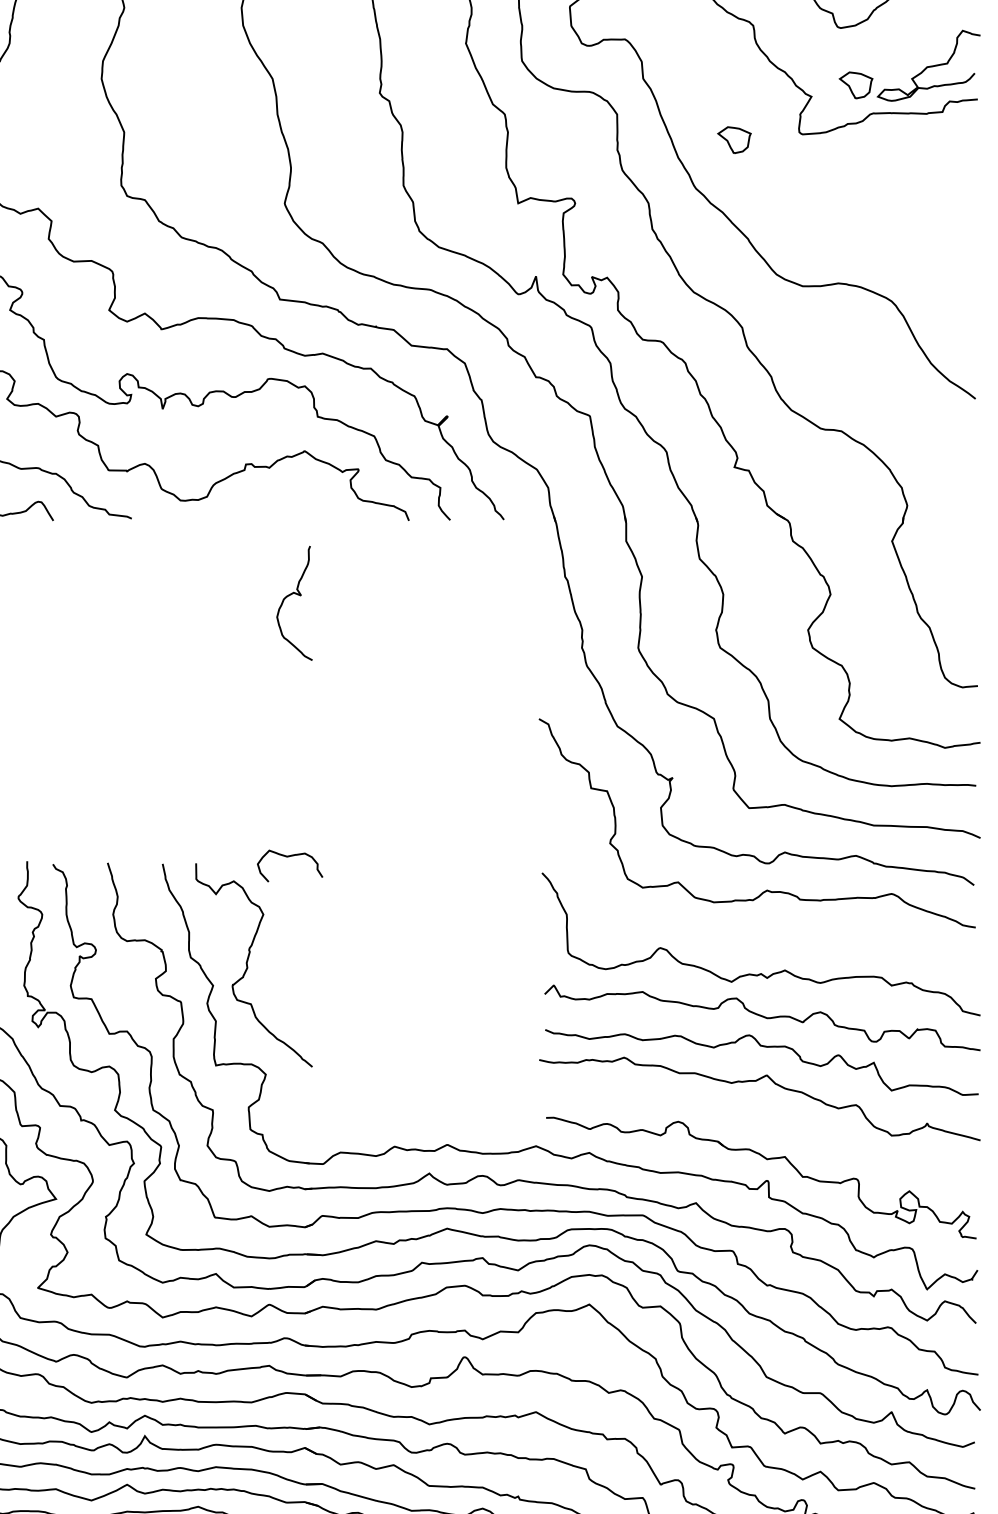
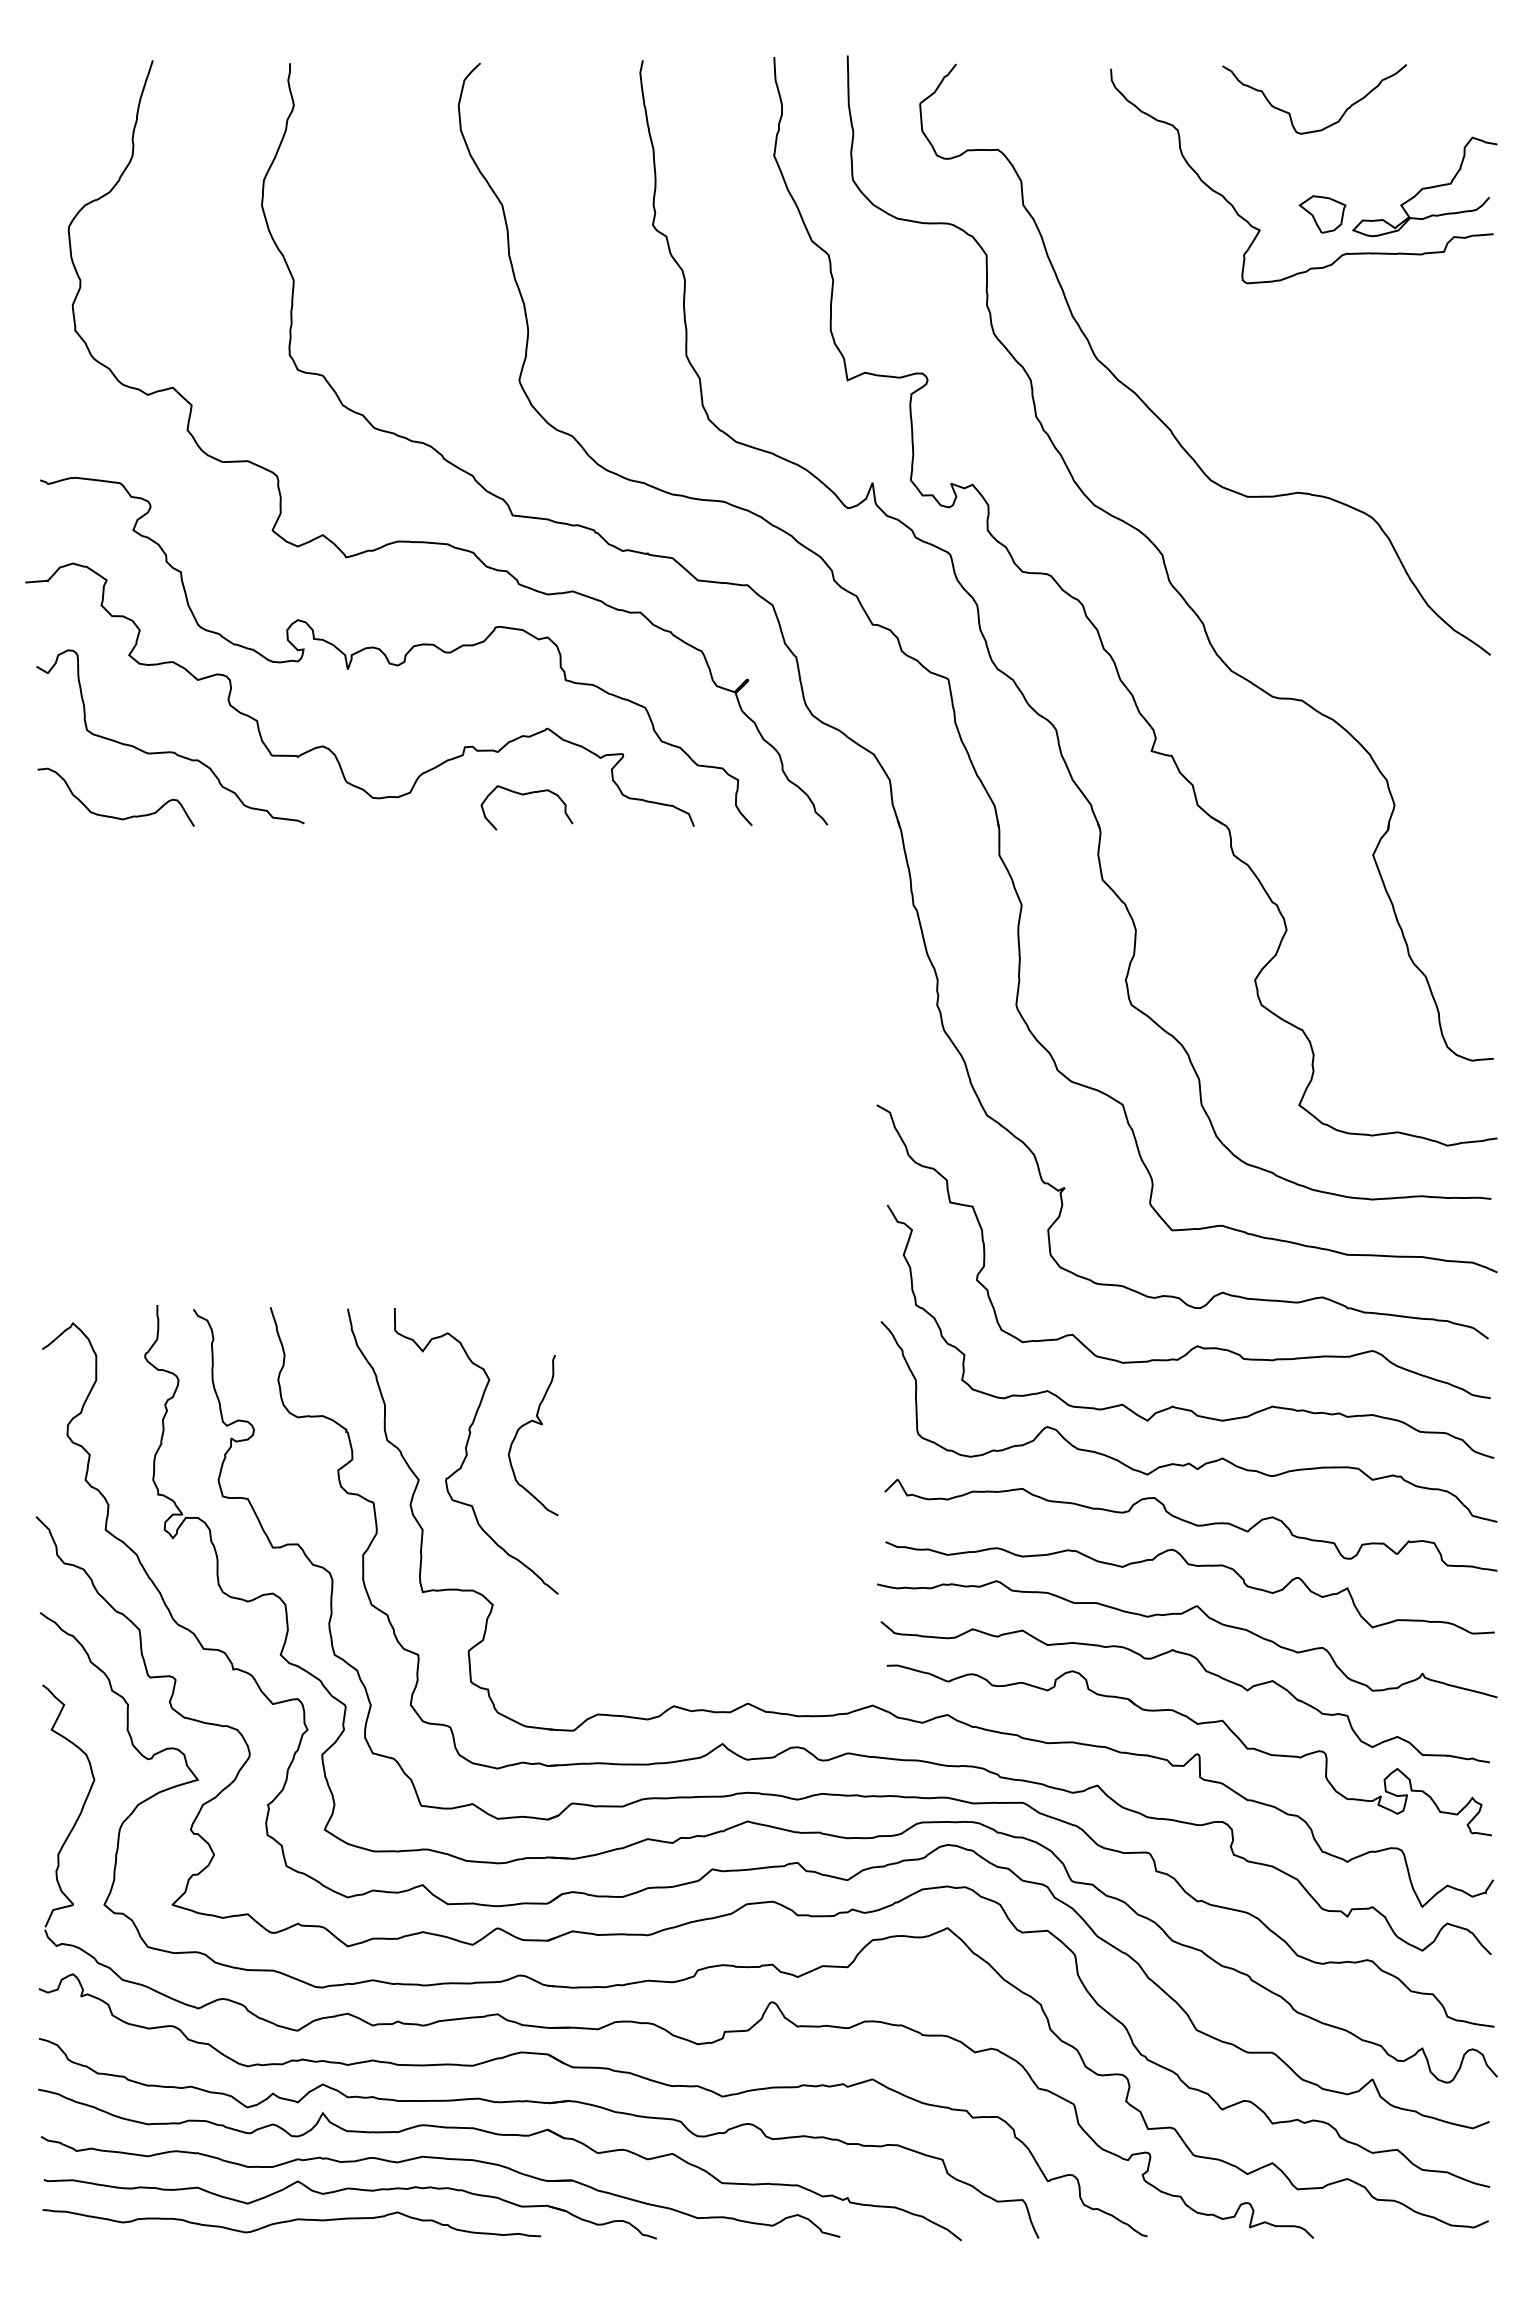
part: (734, 140) -> (1151, 291), removed
curve: (298, 595) -> (538, 1424), moved
curve: (288, 857) -> (524, 795), moved
curve: (750, 932) -> (1173, 1405), added
part: (772, 1121) -> (1205, 1671), added

